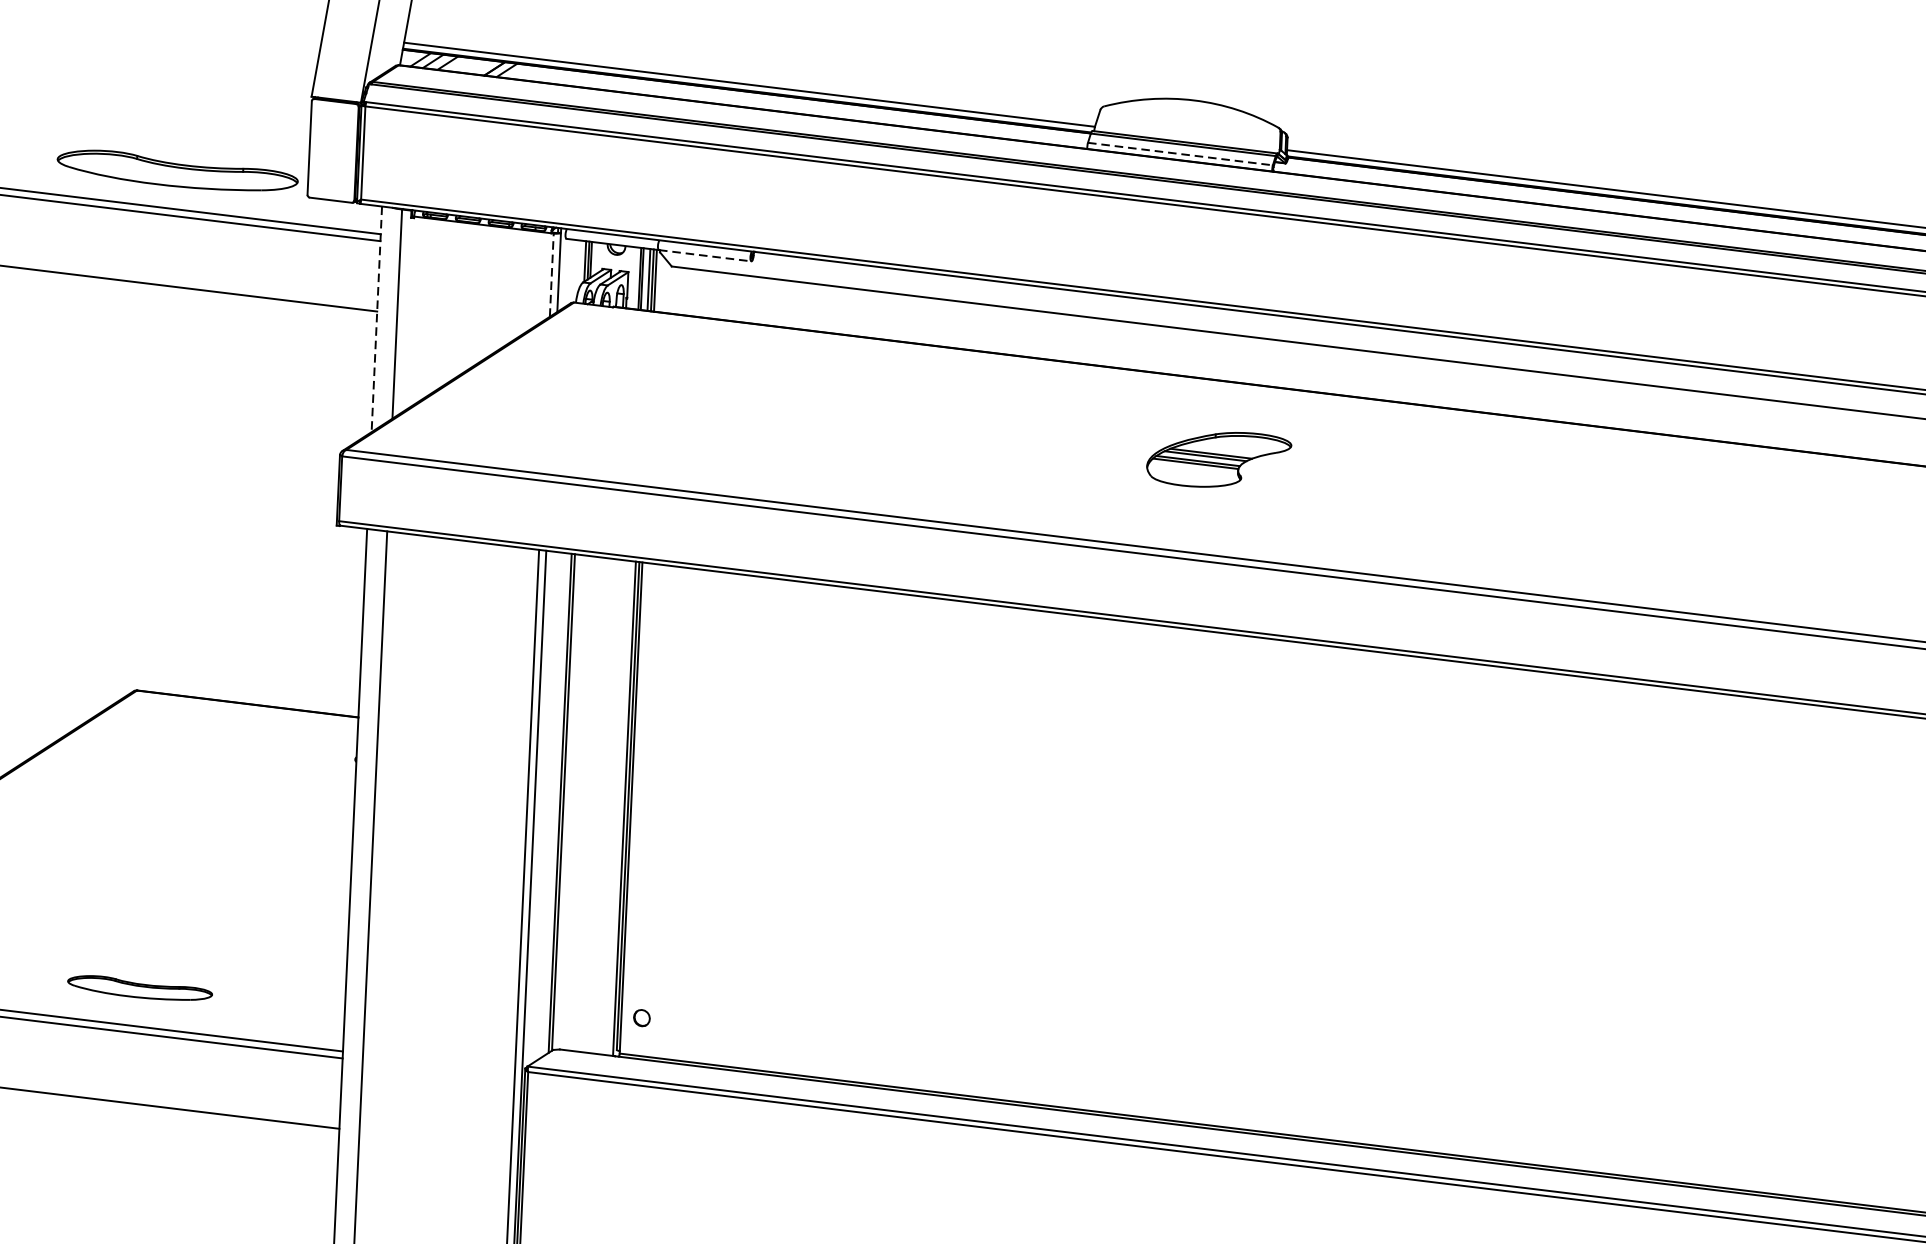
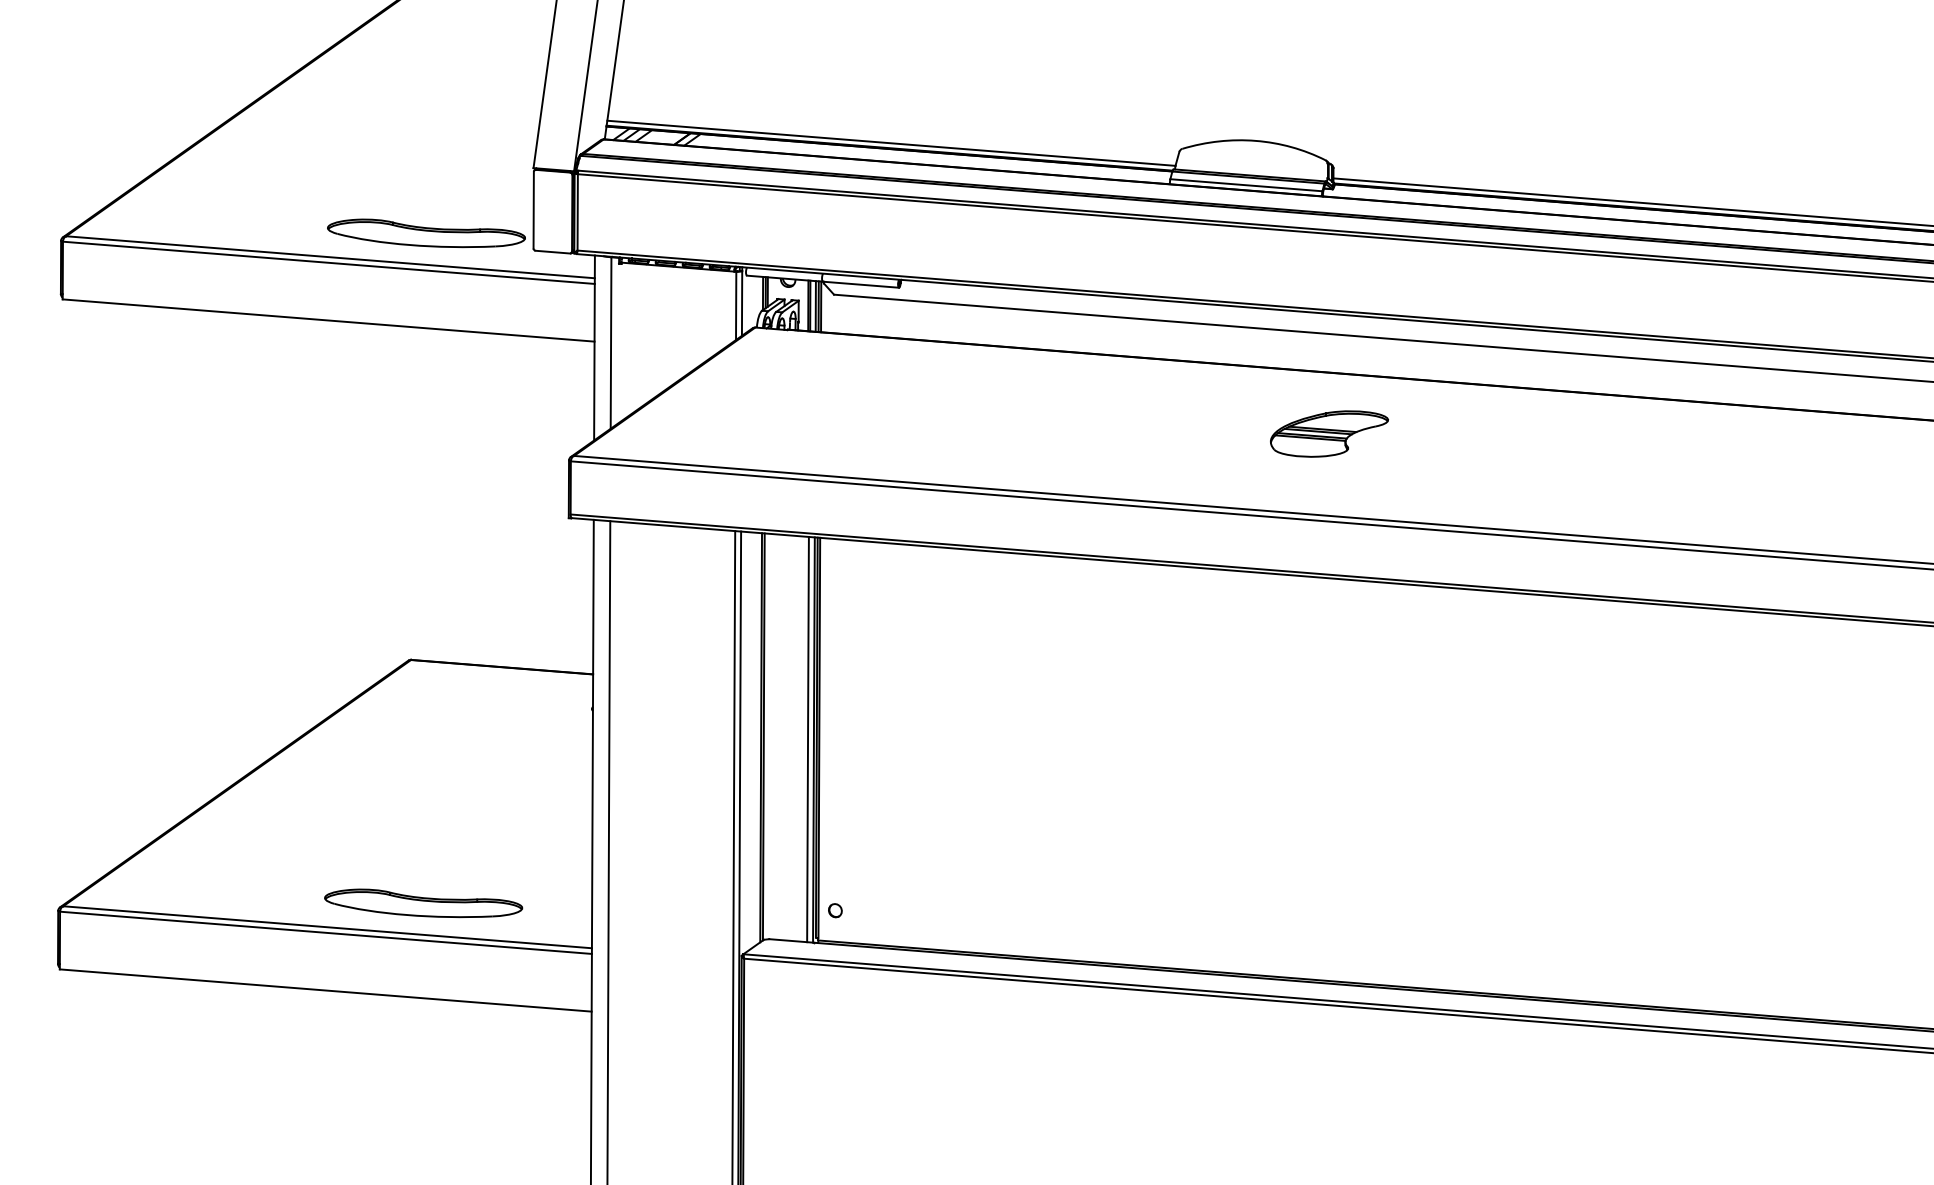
line: (1180, 154) -> (1246, 185), dashed -> solid
line: (705, 255) -> (861, 284), dashed -> solid
line: (552, 274) -> (736, 305), dashed -> solid
line: (376, 319) -> (594, 348), dashed -> solid
part: (1219, 459) -> (1329, 433), moved
line: (616, 807) -> (807, 739), added
part: (139, 988) -> (423, 903), size x1.67

